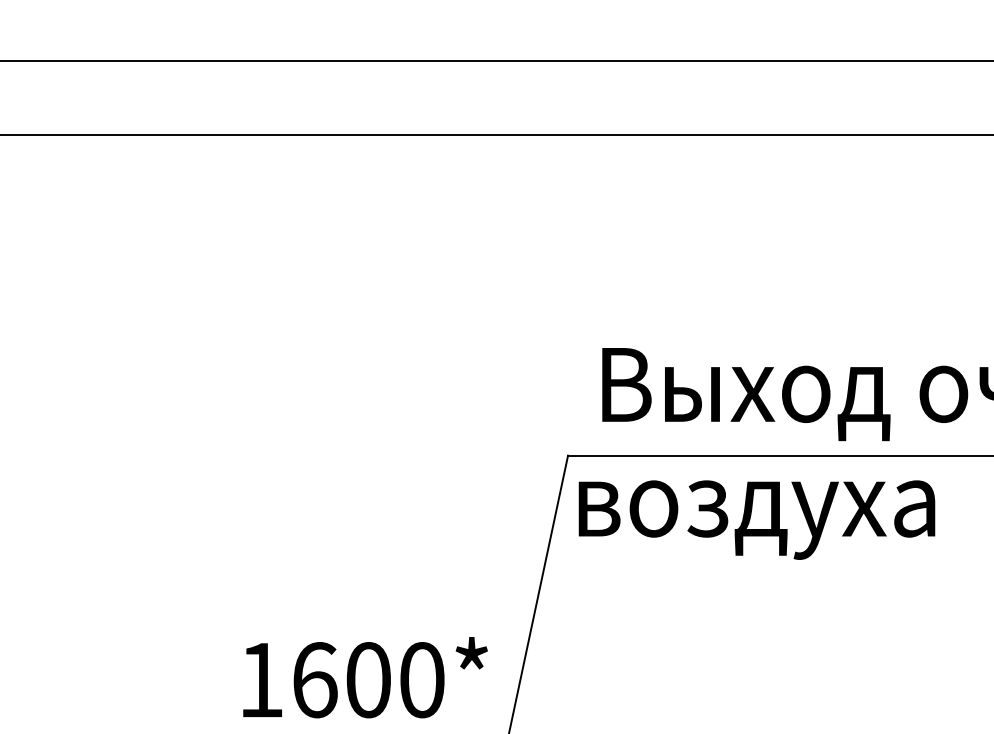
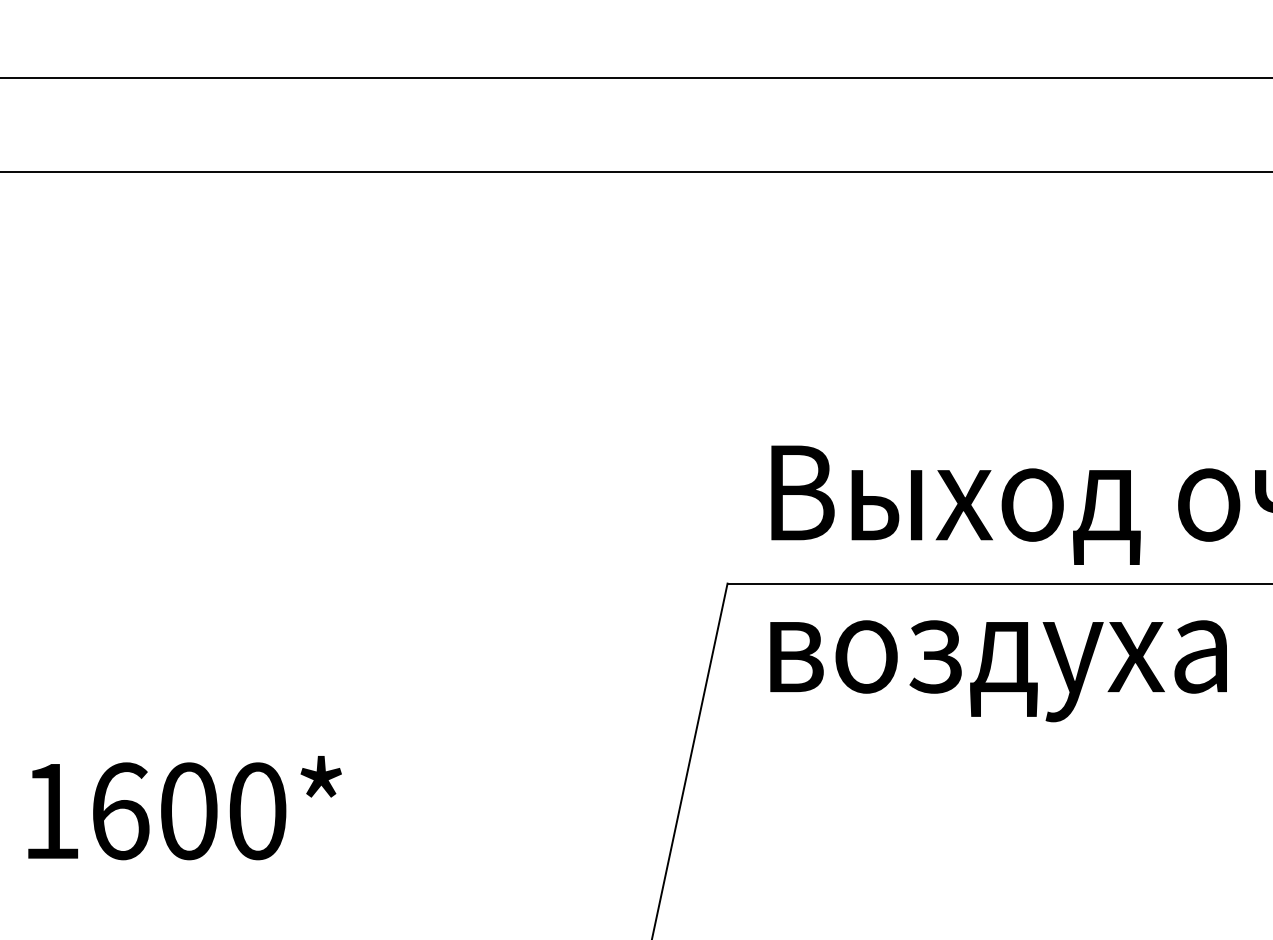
text: (756, 520) -> (998, 671), moved
text: (365, 677) -> (184, 808), moved

